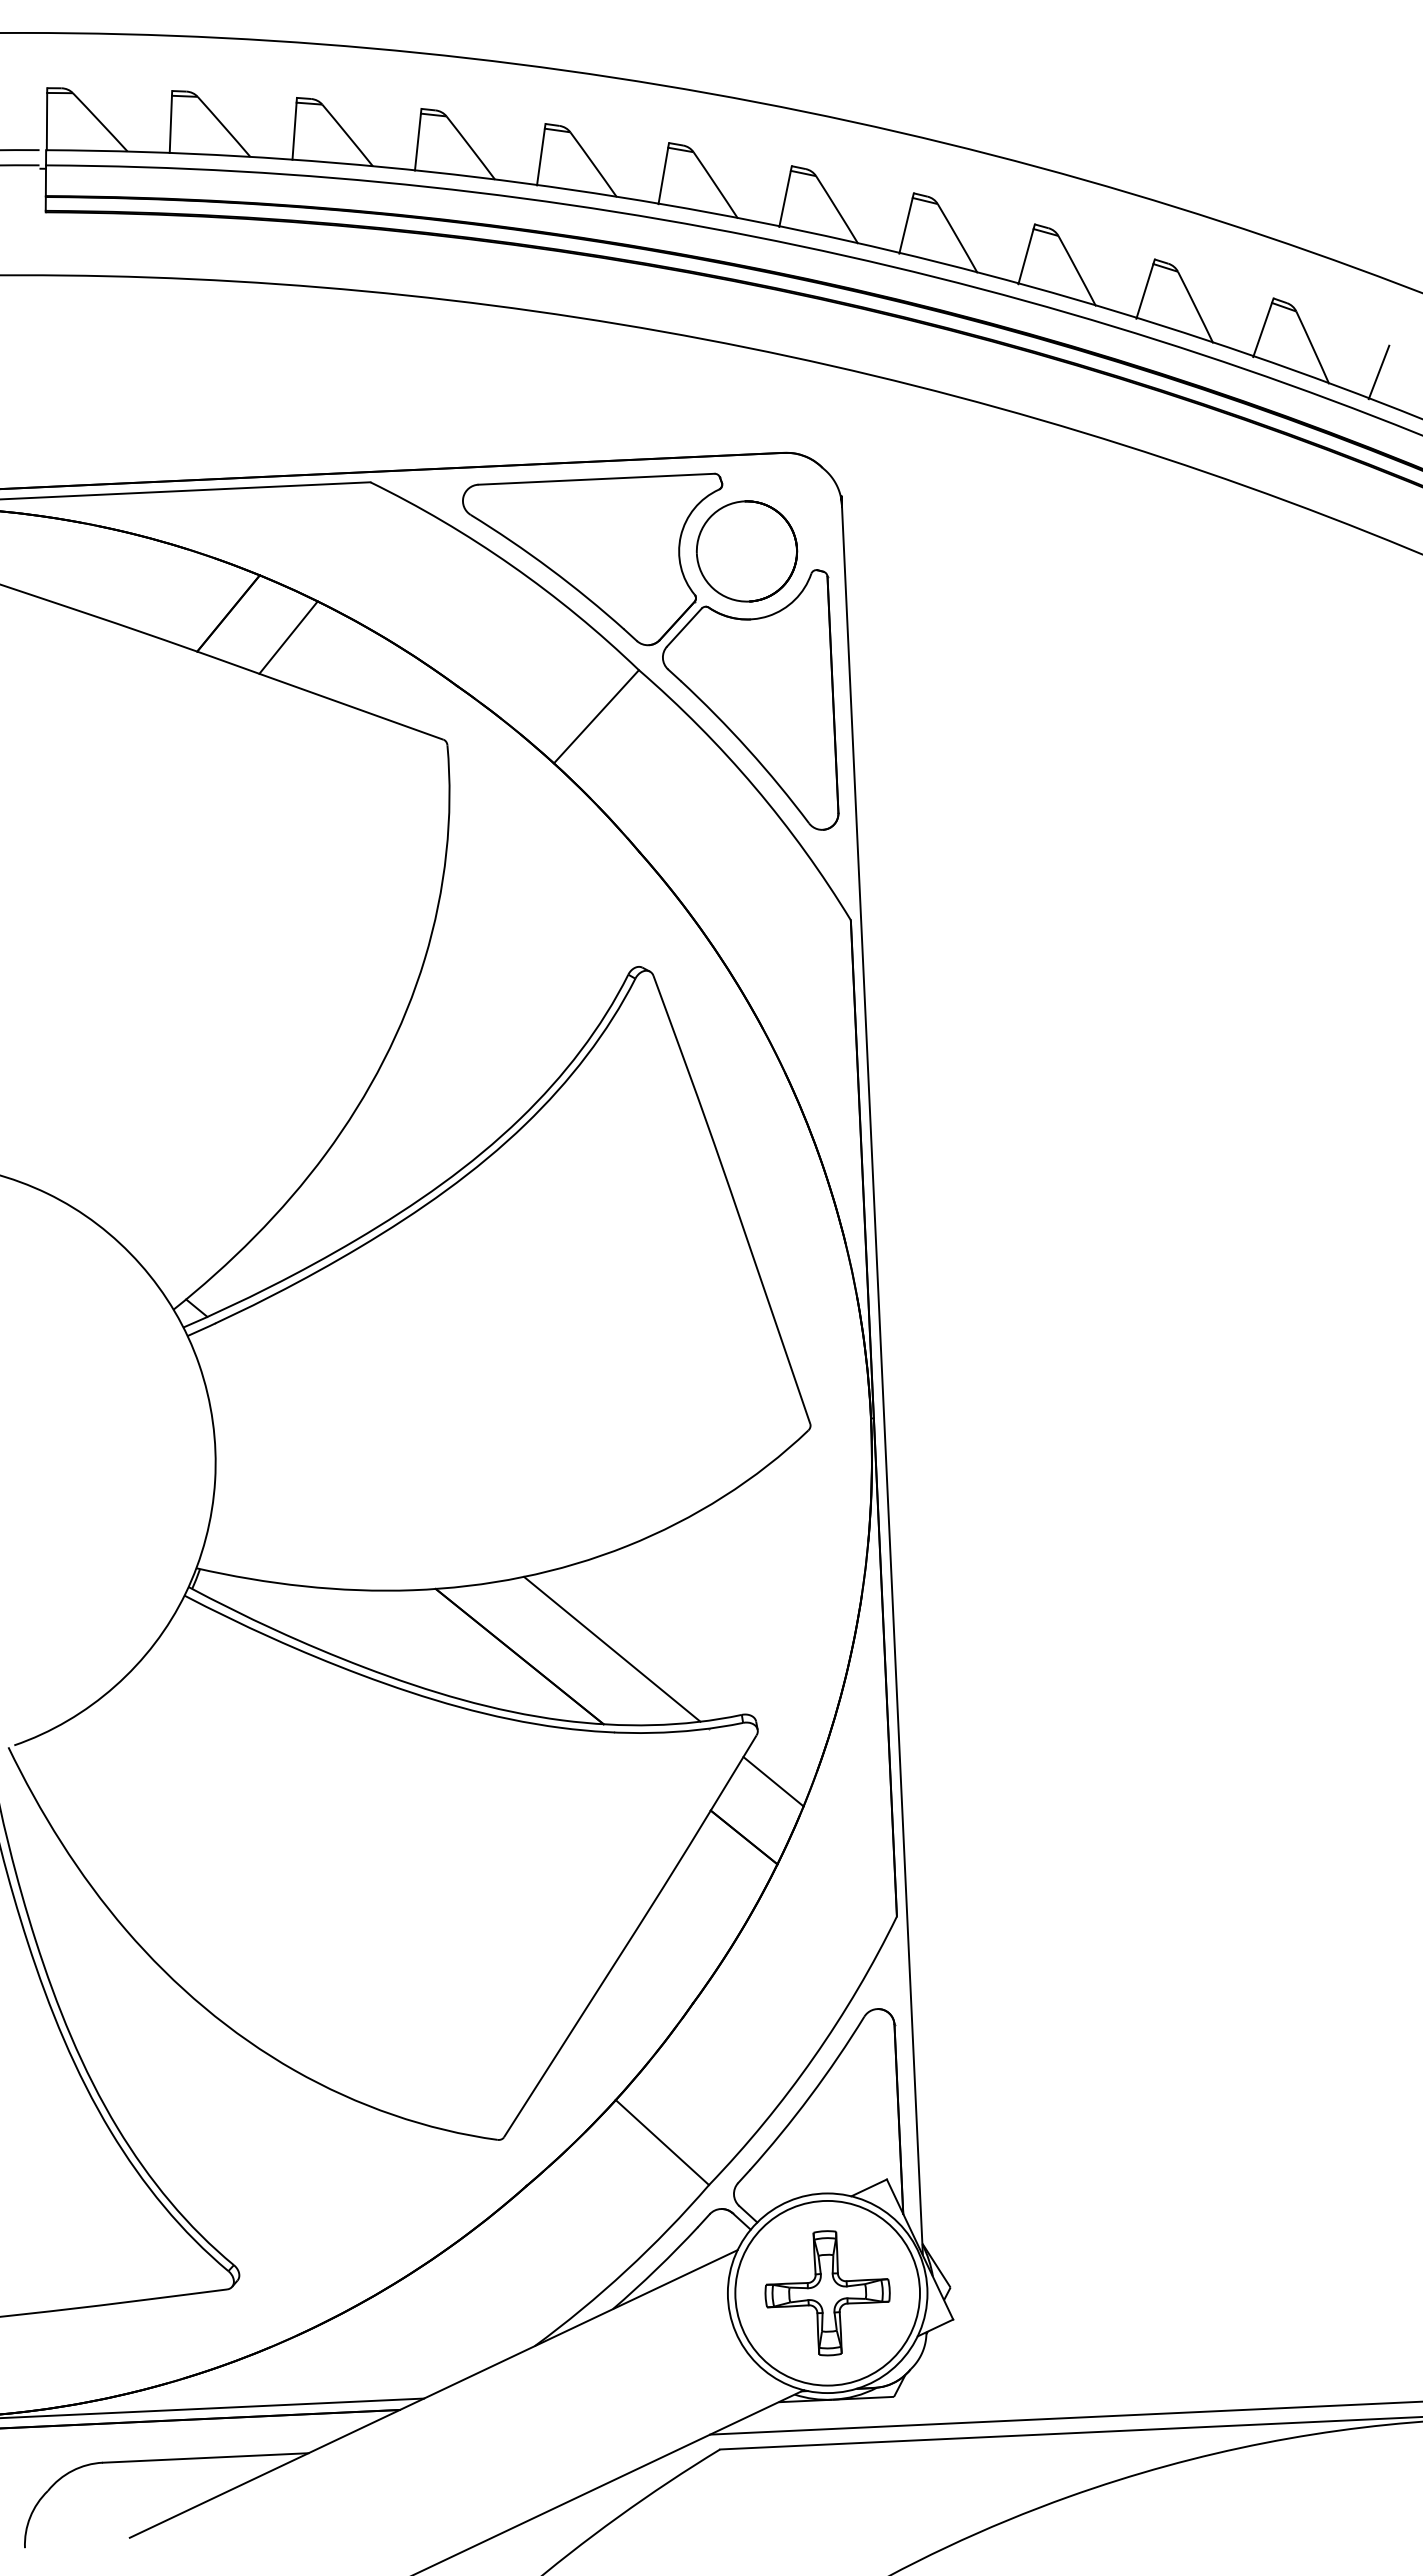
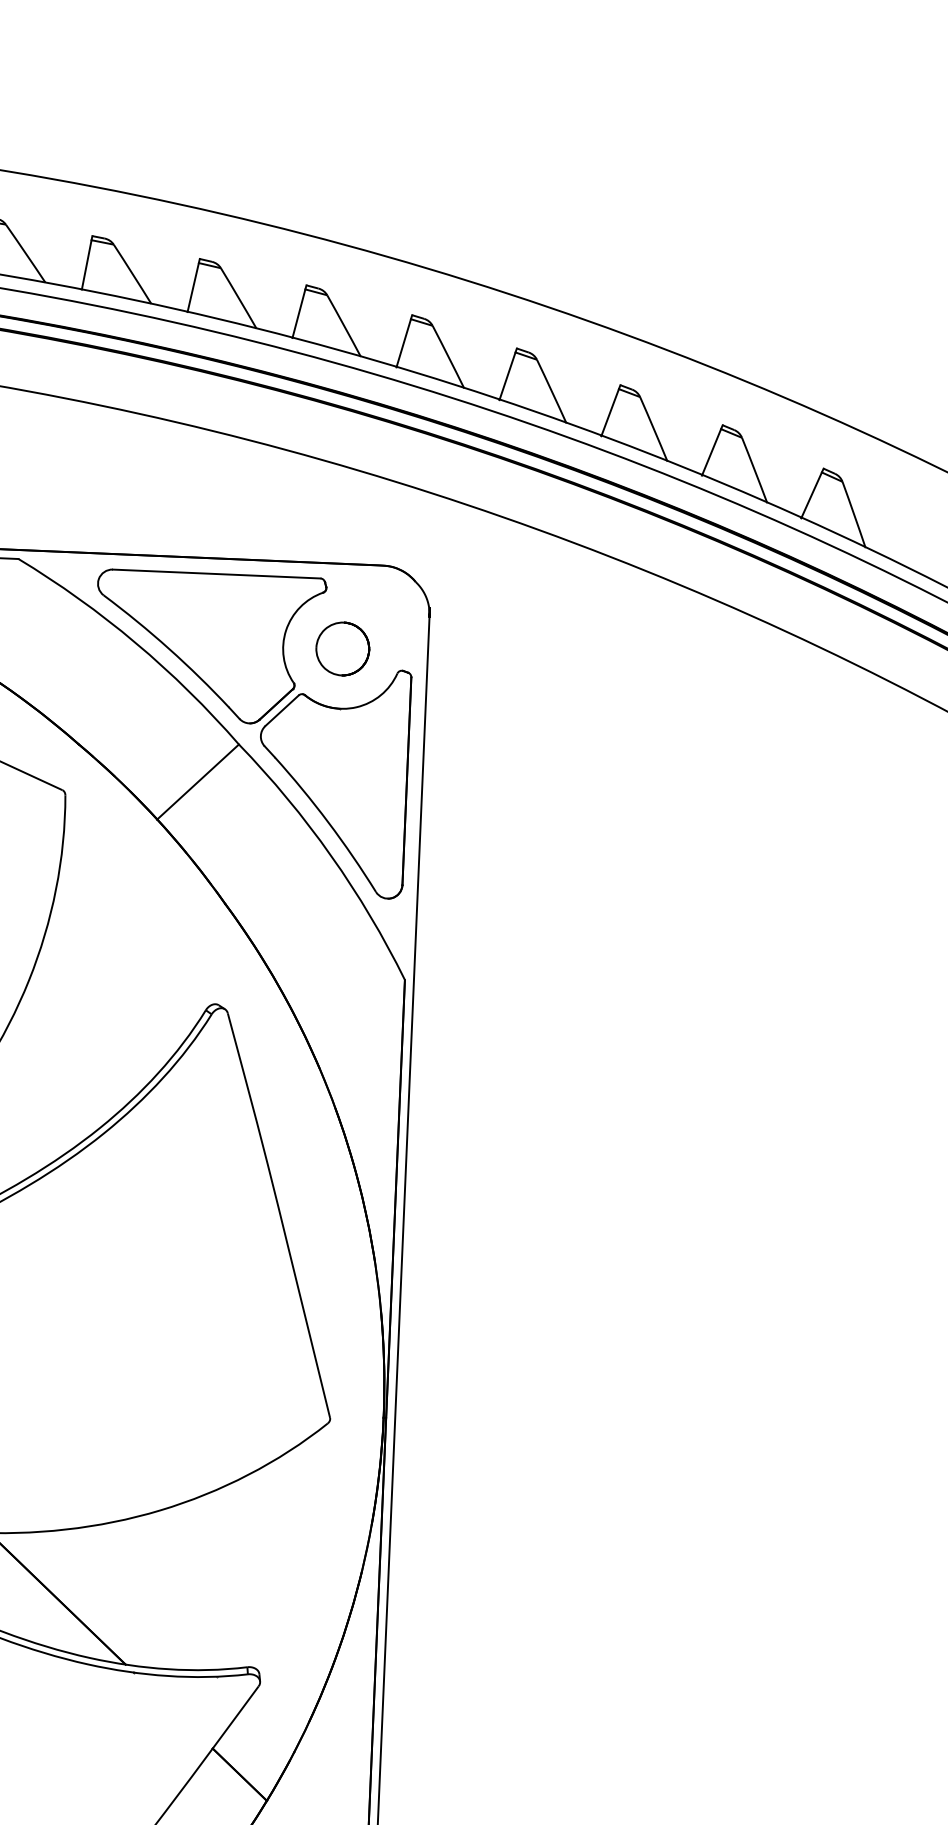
line: (1378, 372) -> (909, 541), removed
part: (746, 551) -> (342, 649), size x0.6
line: (612, 1648) -> (139, 1598), removed
line: (773, 1781) -> (269, 1728), removed

